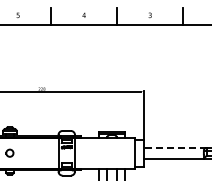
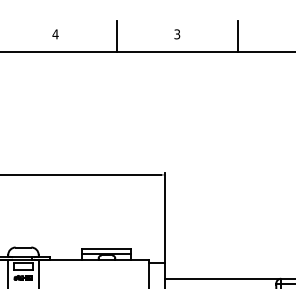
line: (174, 147) -> (222, 277), dashed -> solid

